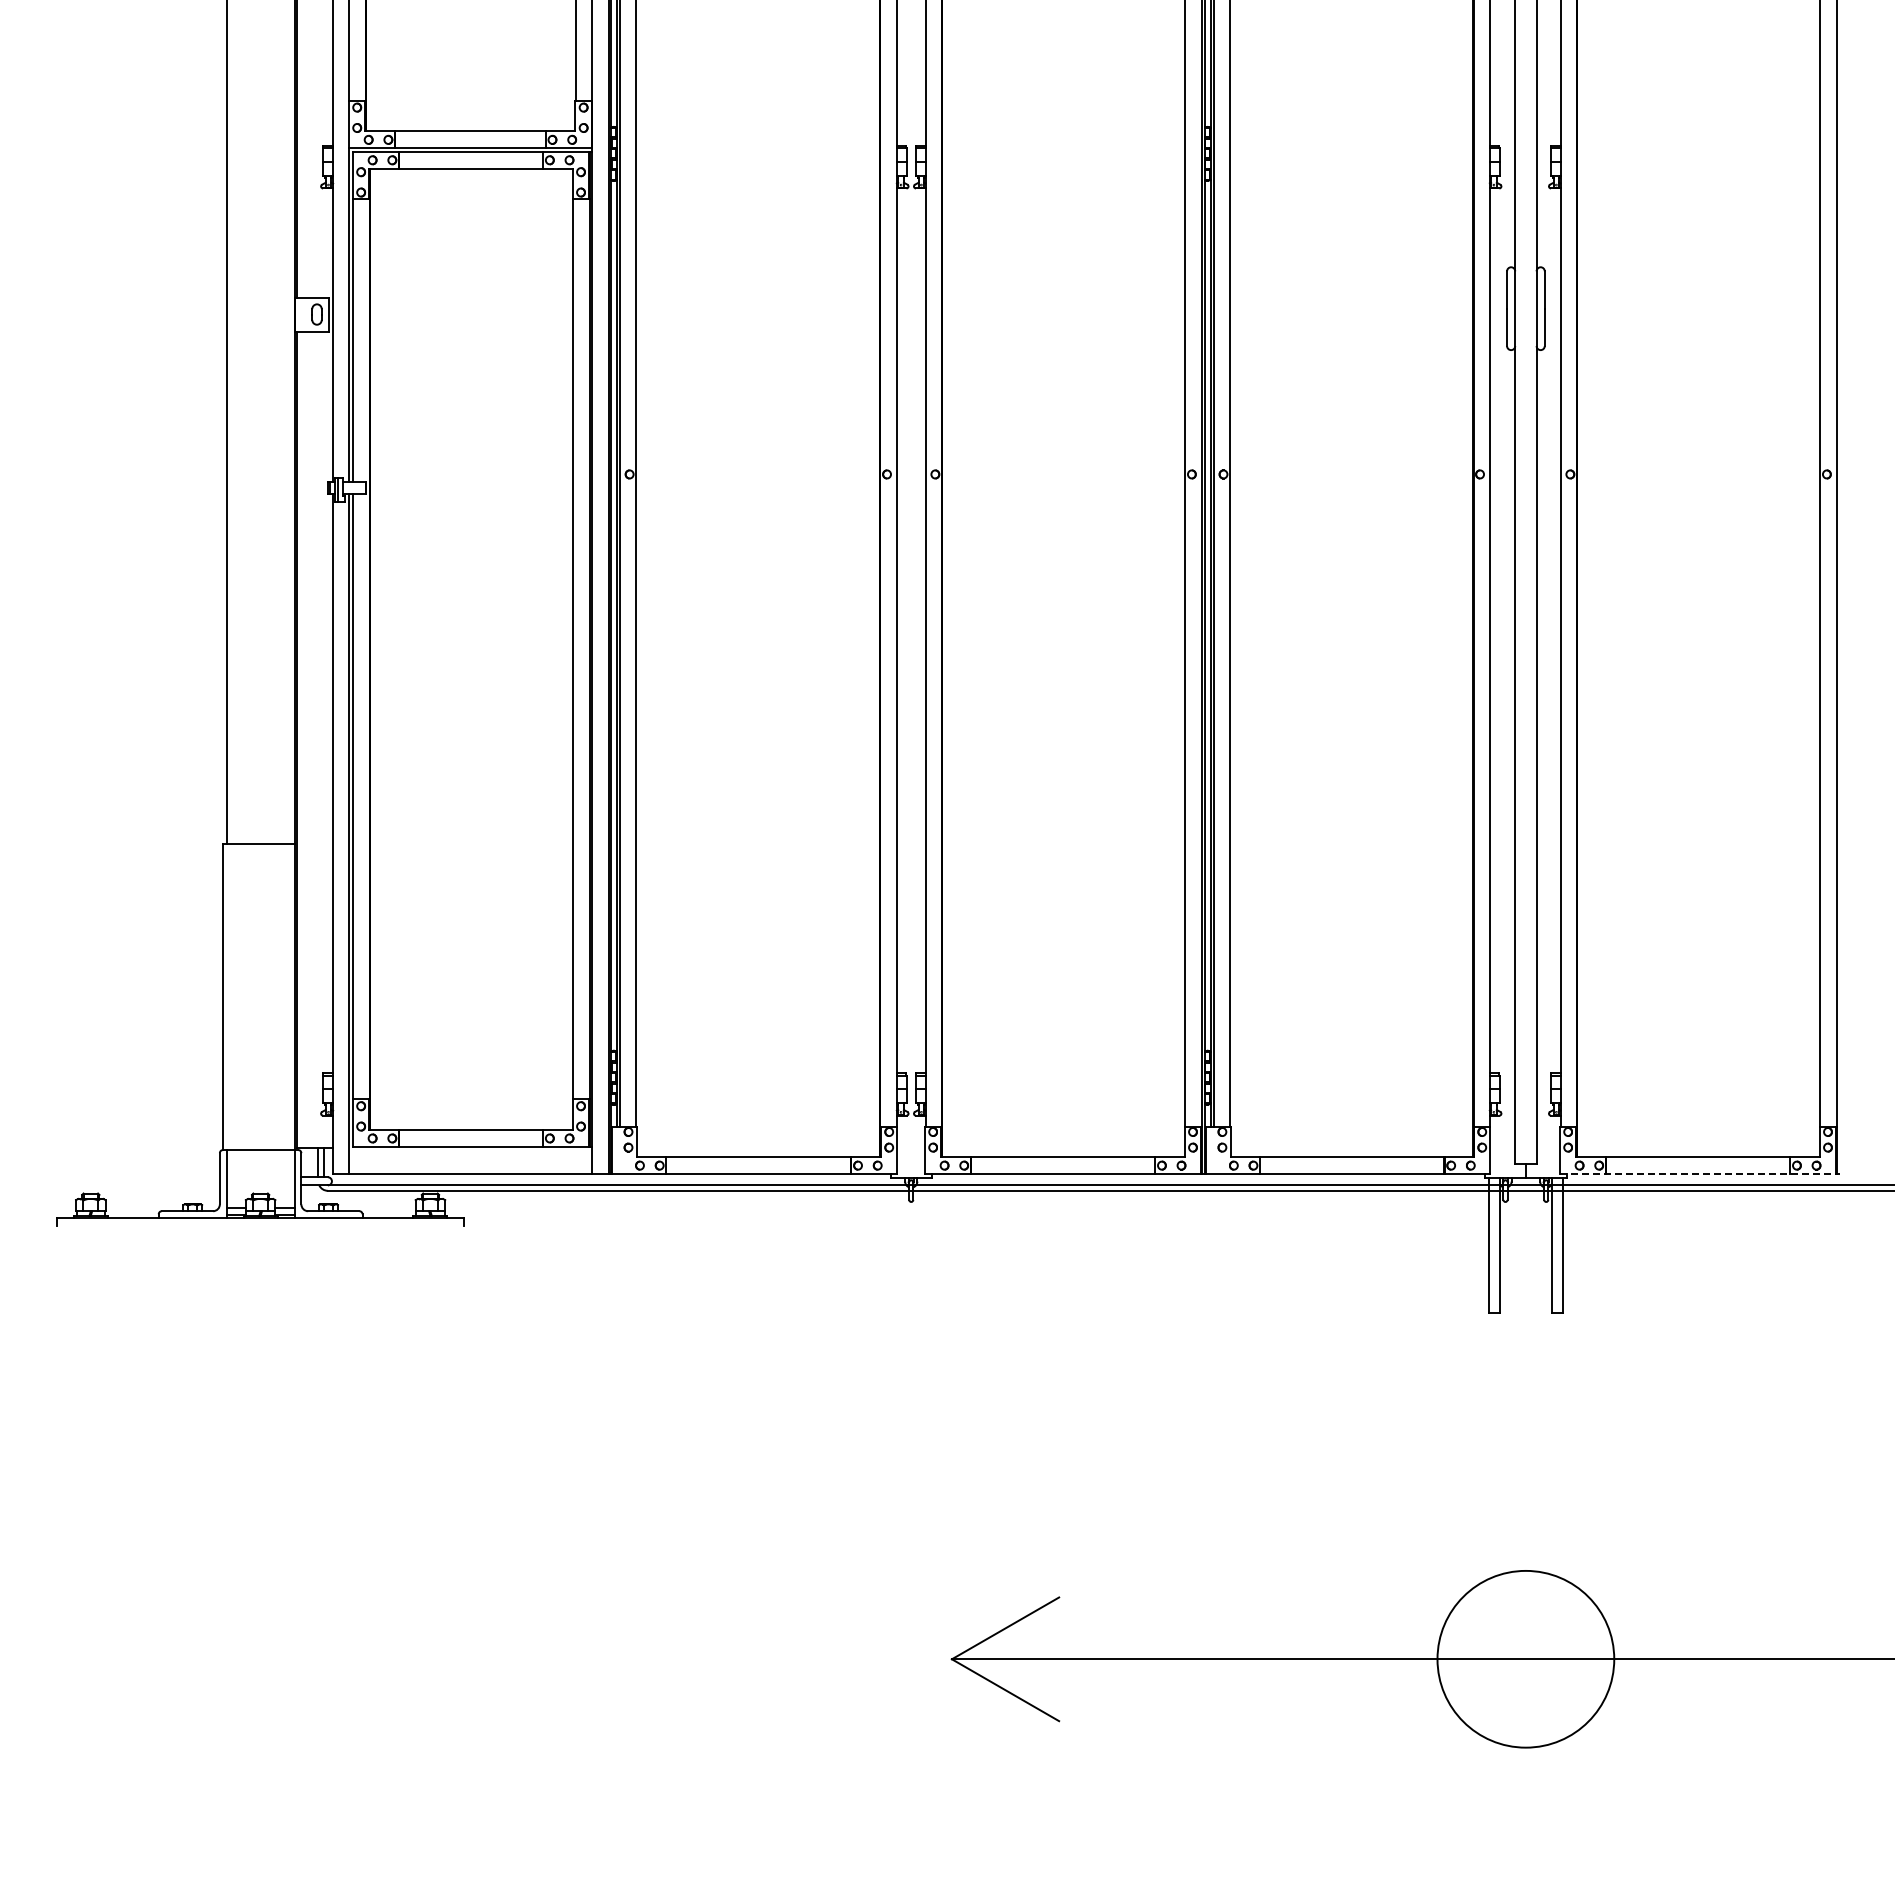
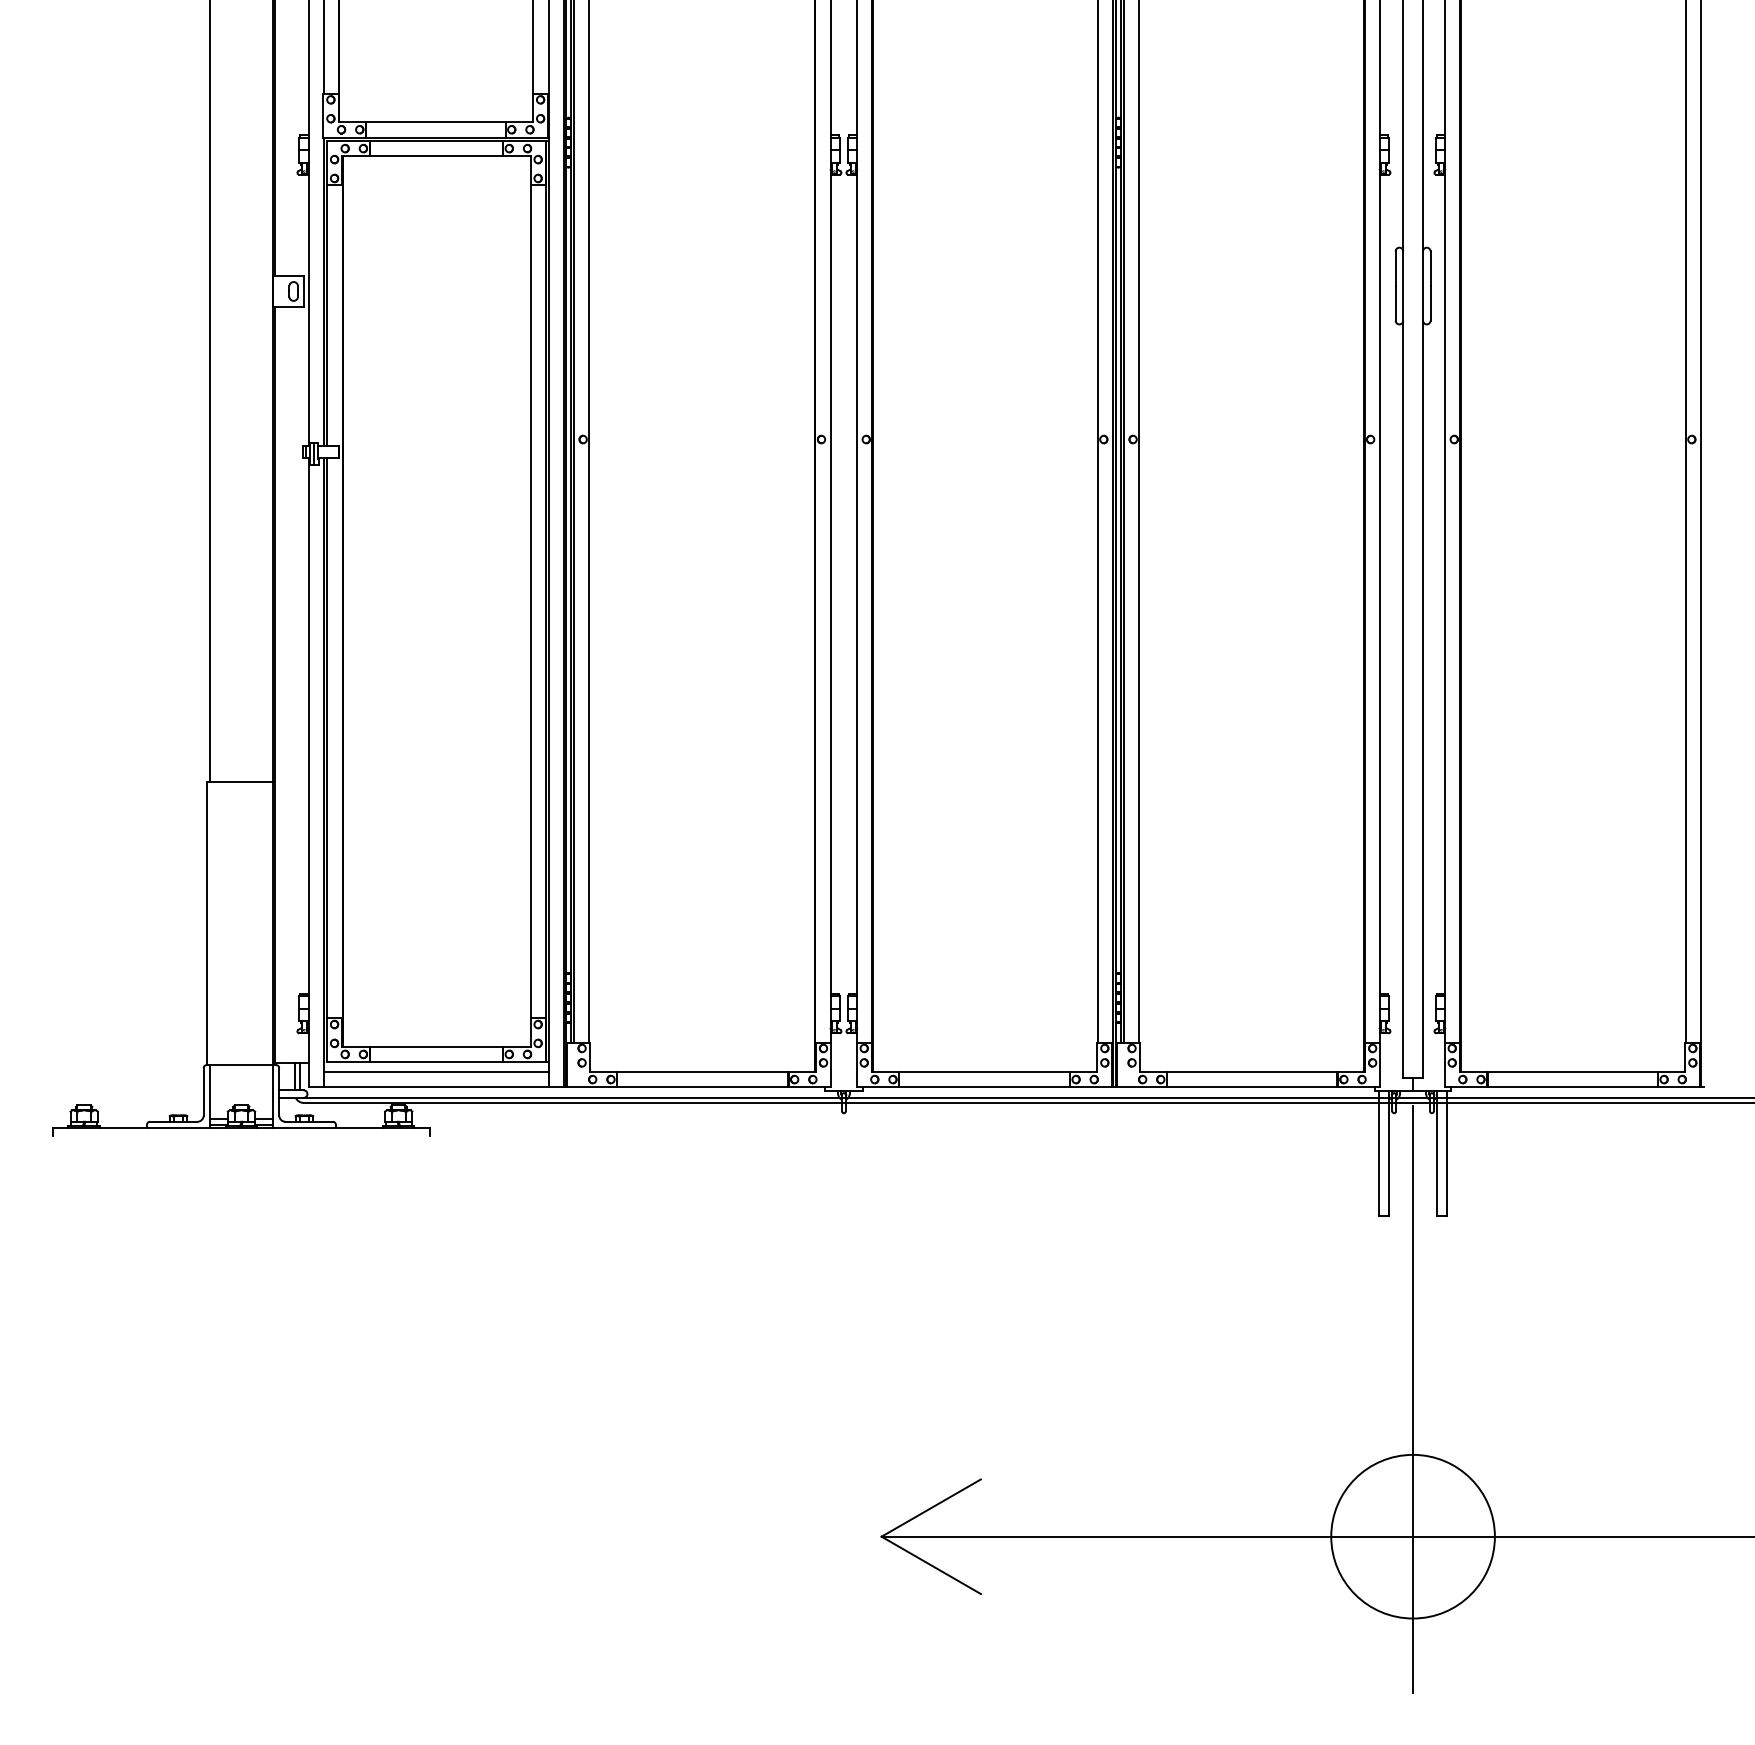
line: (470, 1157) -> (435, 1072), added
line: (1699, 1174) -> (1573, 1087), dashed -> solid
line: (1525, 1510) -> (1412, 1398), added

